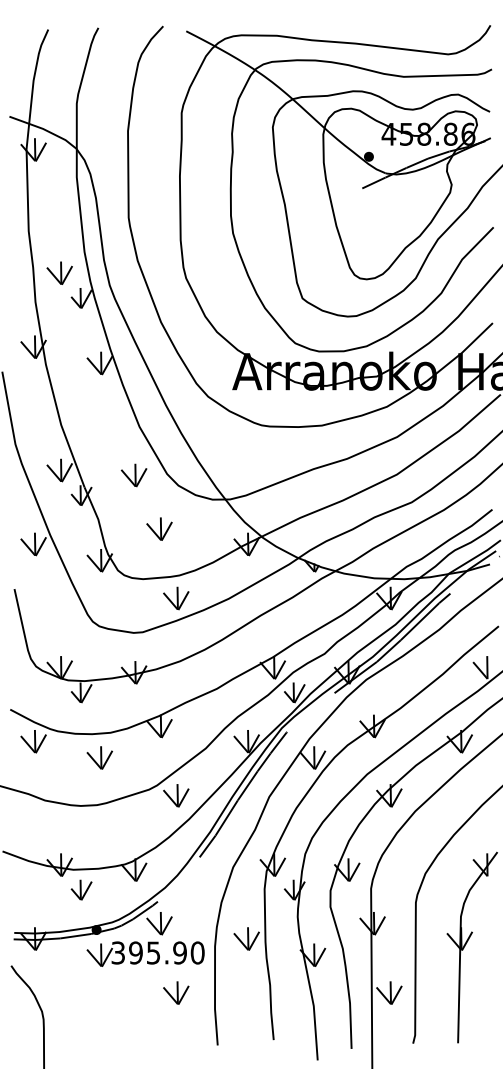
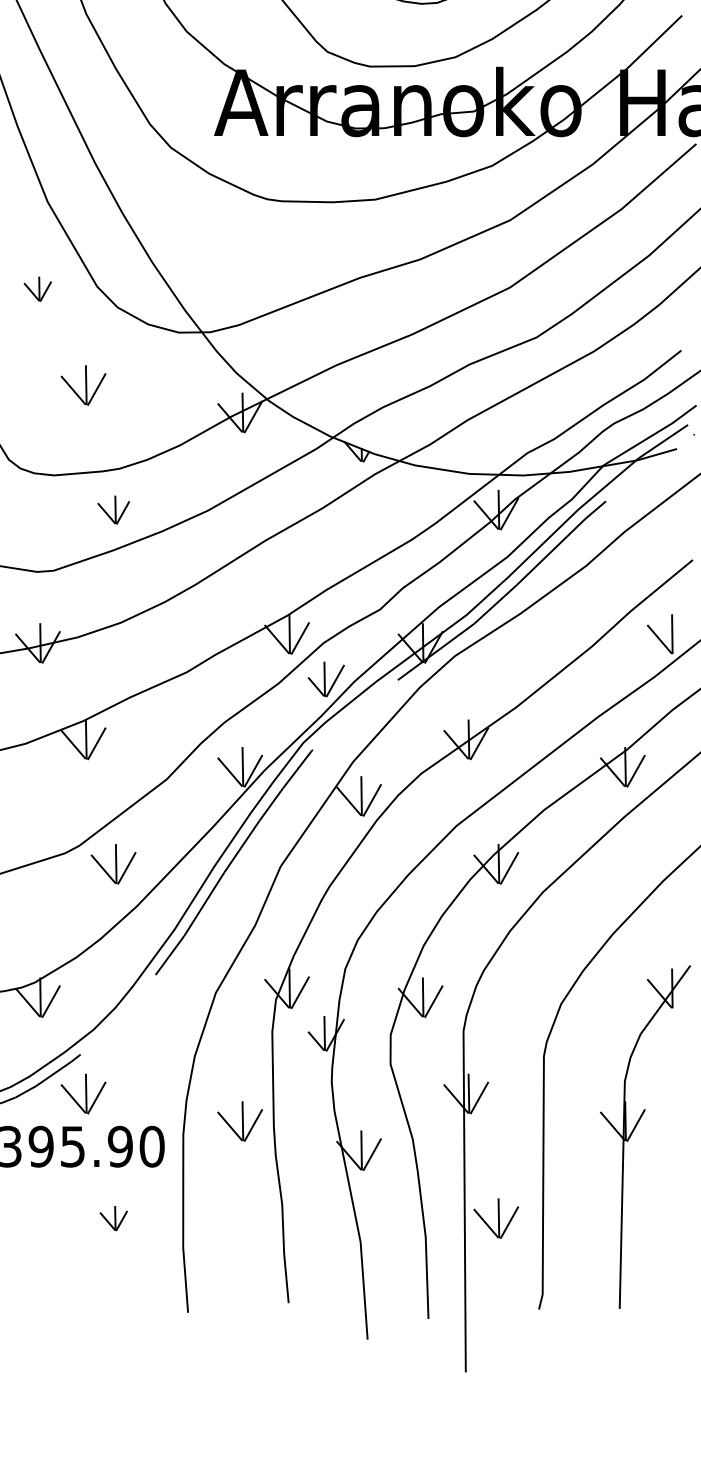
part: (133, 475) -> (36, 289), size x0.6
part: (176, 598) -> (114, 510), size x0.7
part: (176, 992) -> (114, 1217), size x0.6

